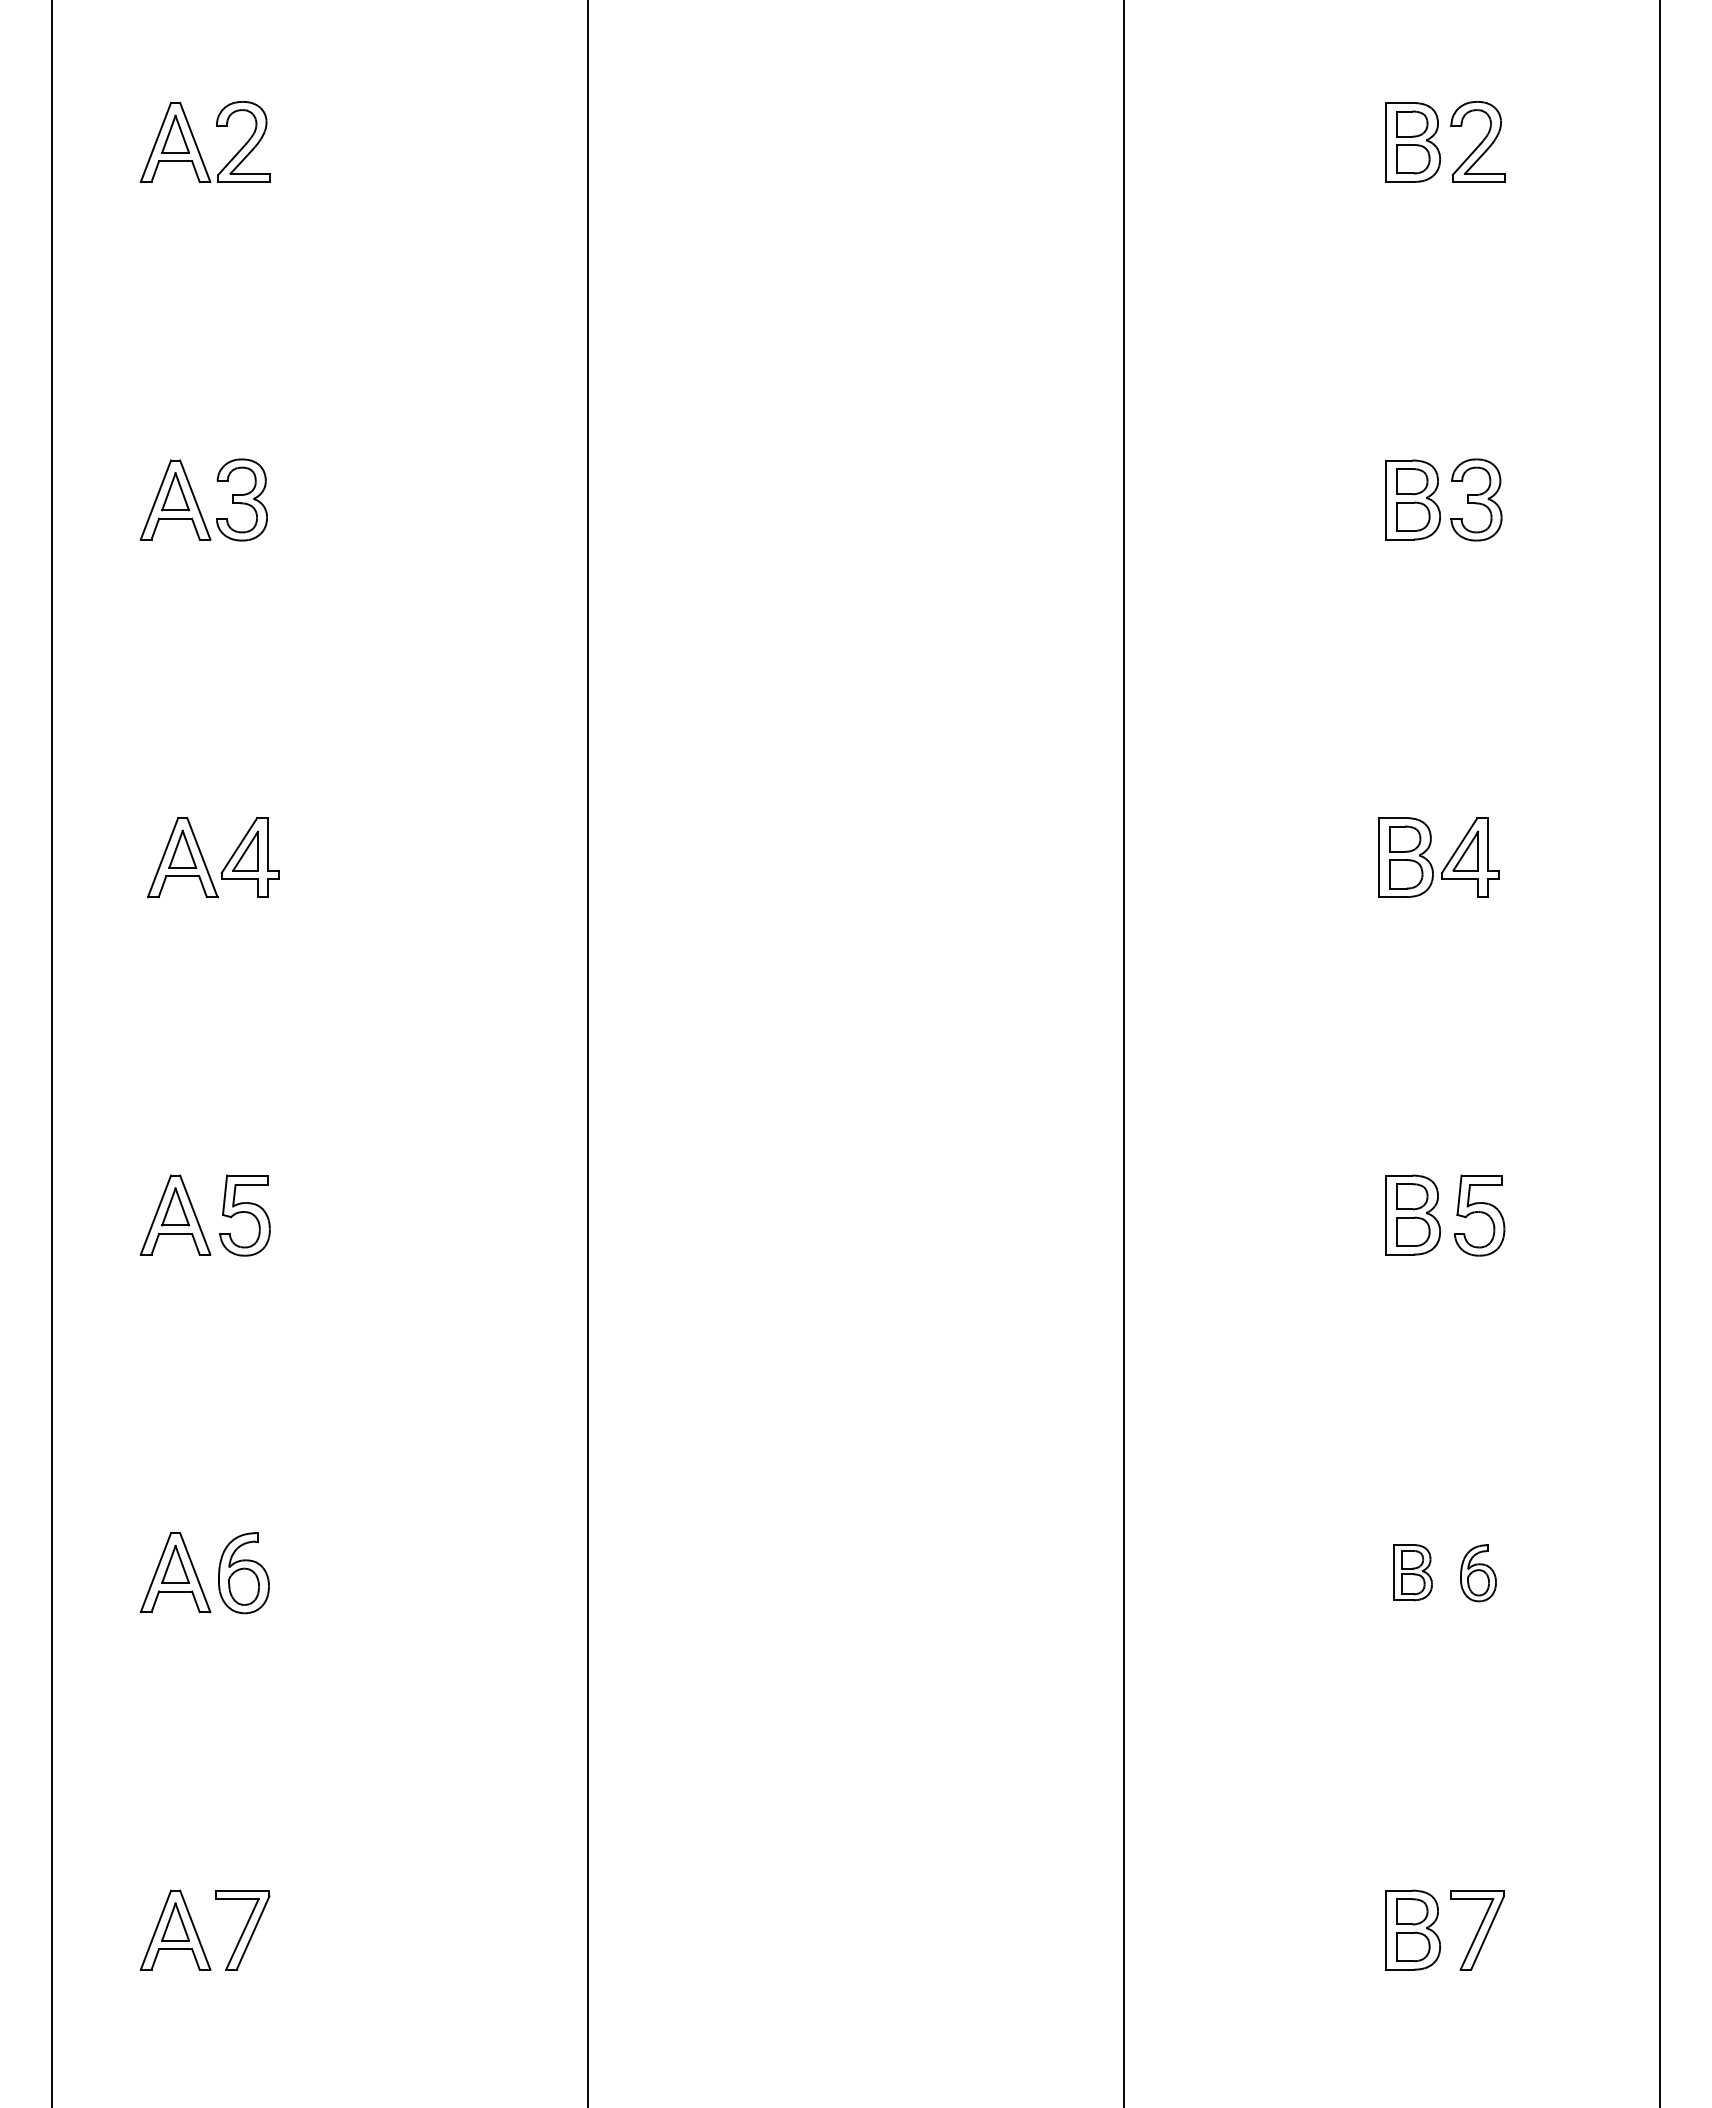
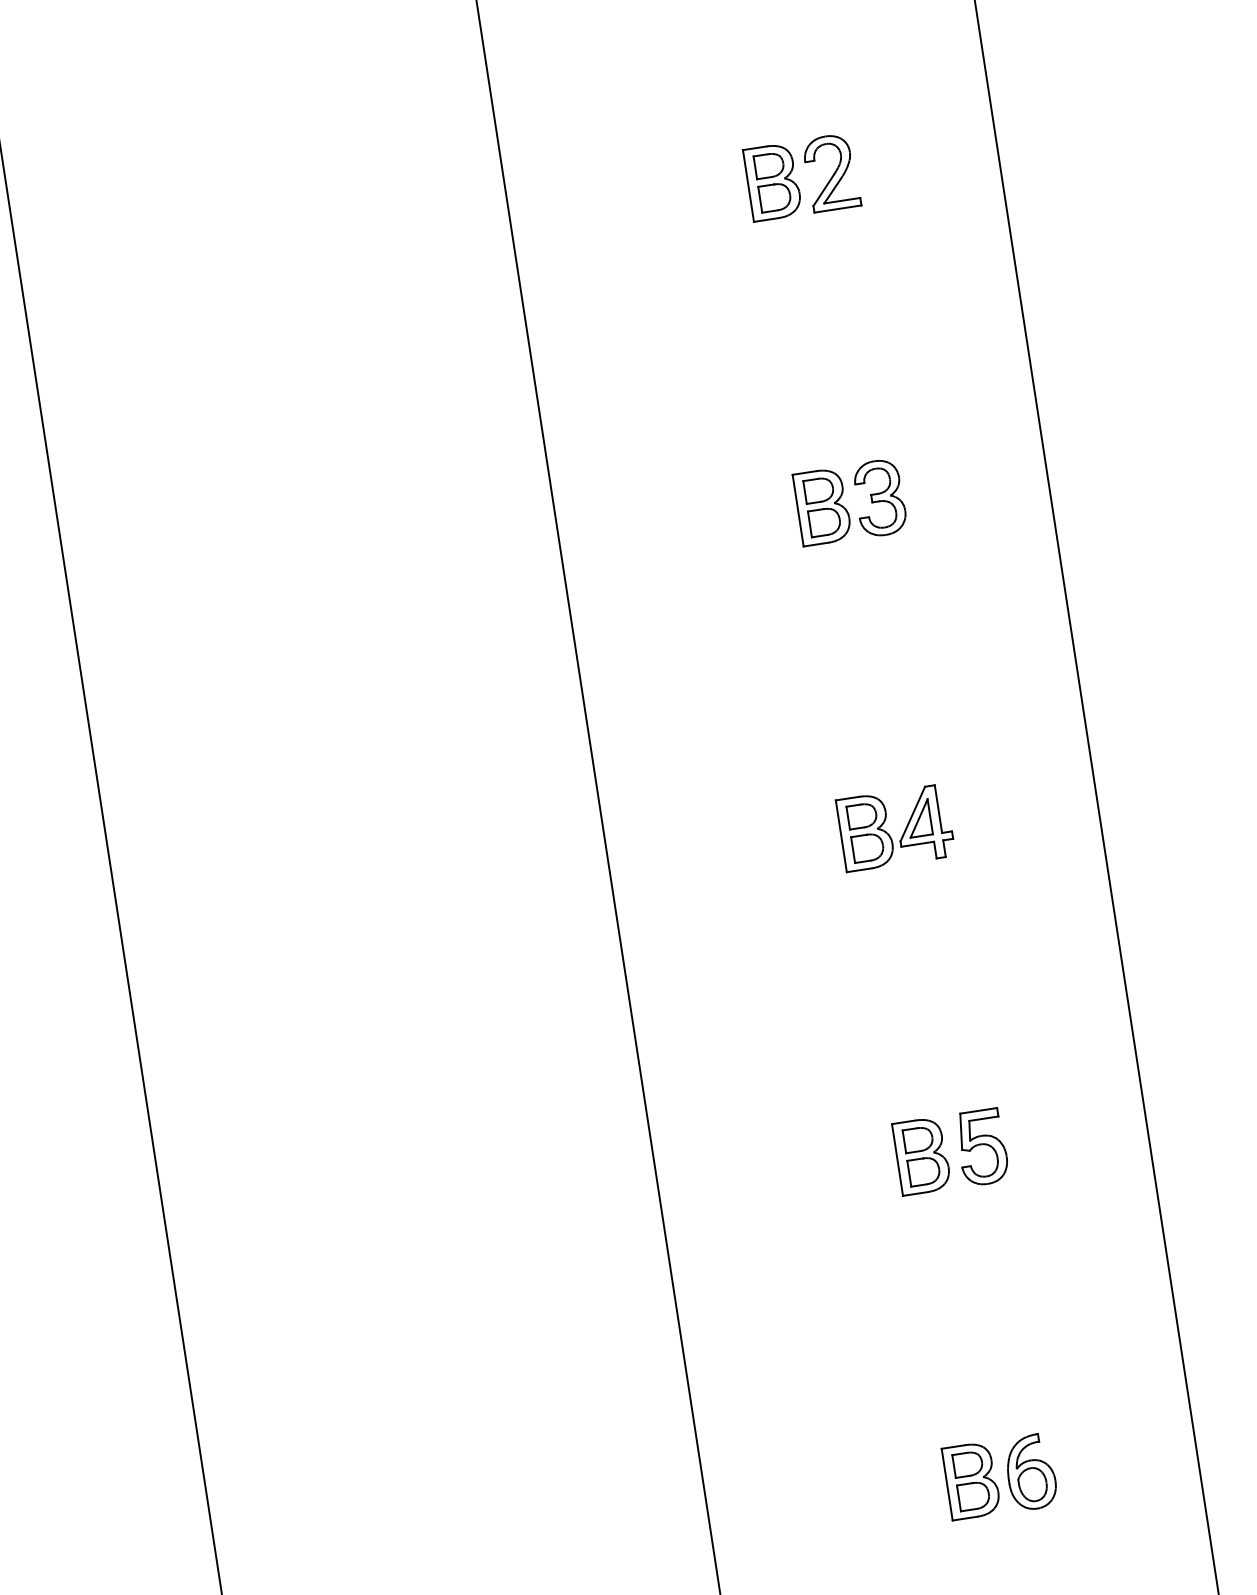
part: (1412, 1572) -> (970, 1480), size x1.43
part: (1478, 1573) -> (1031, 1472), size x1.43

